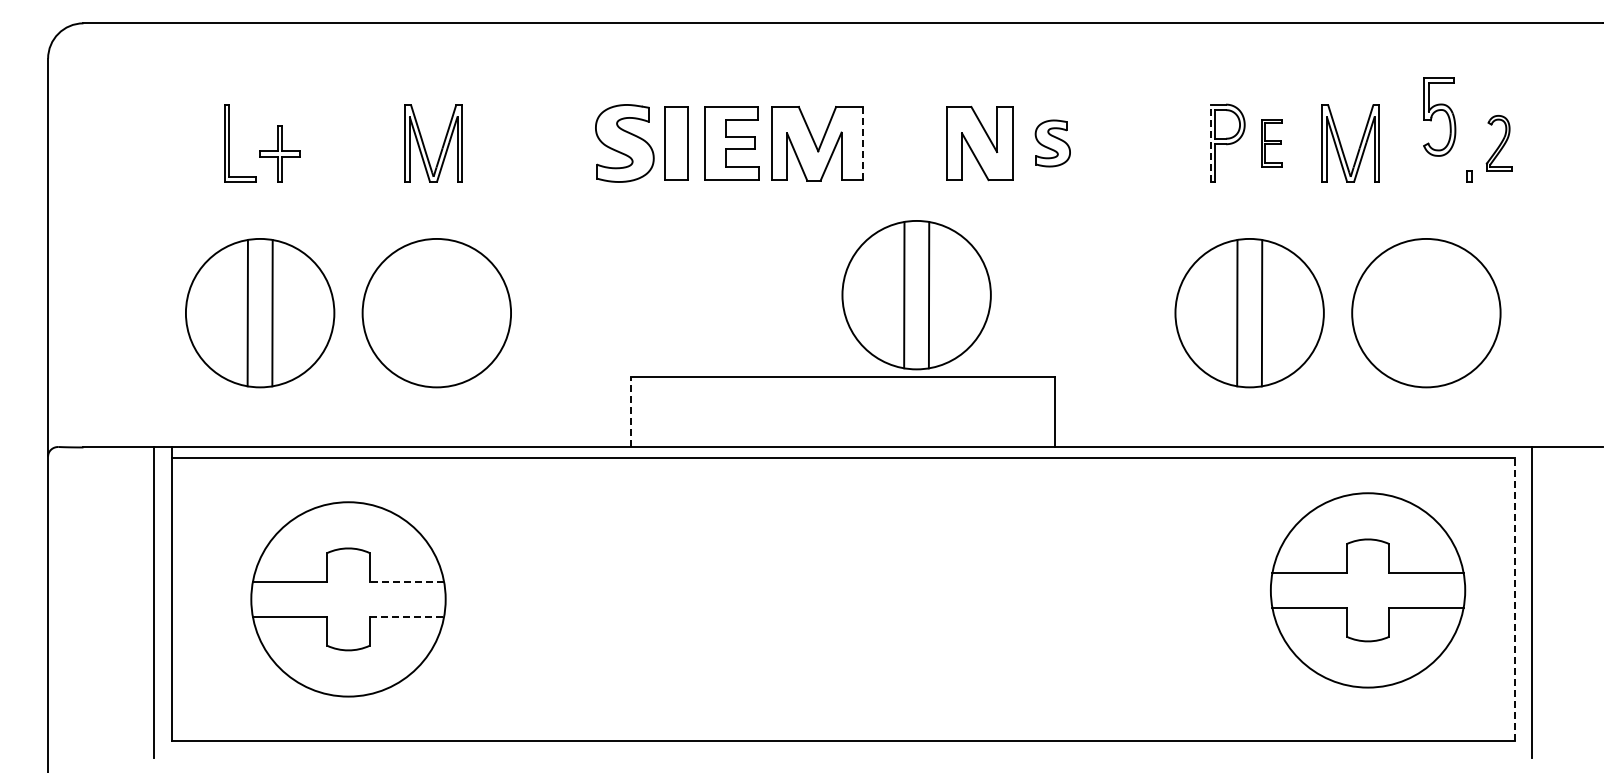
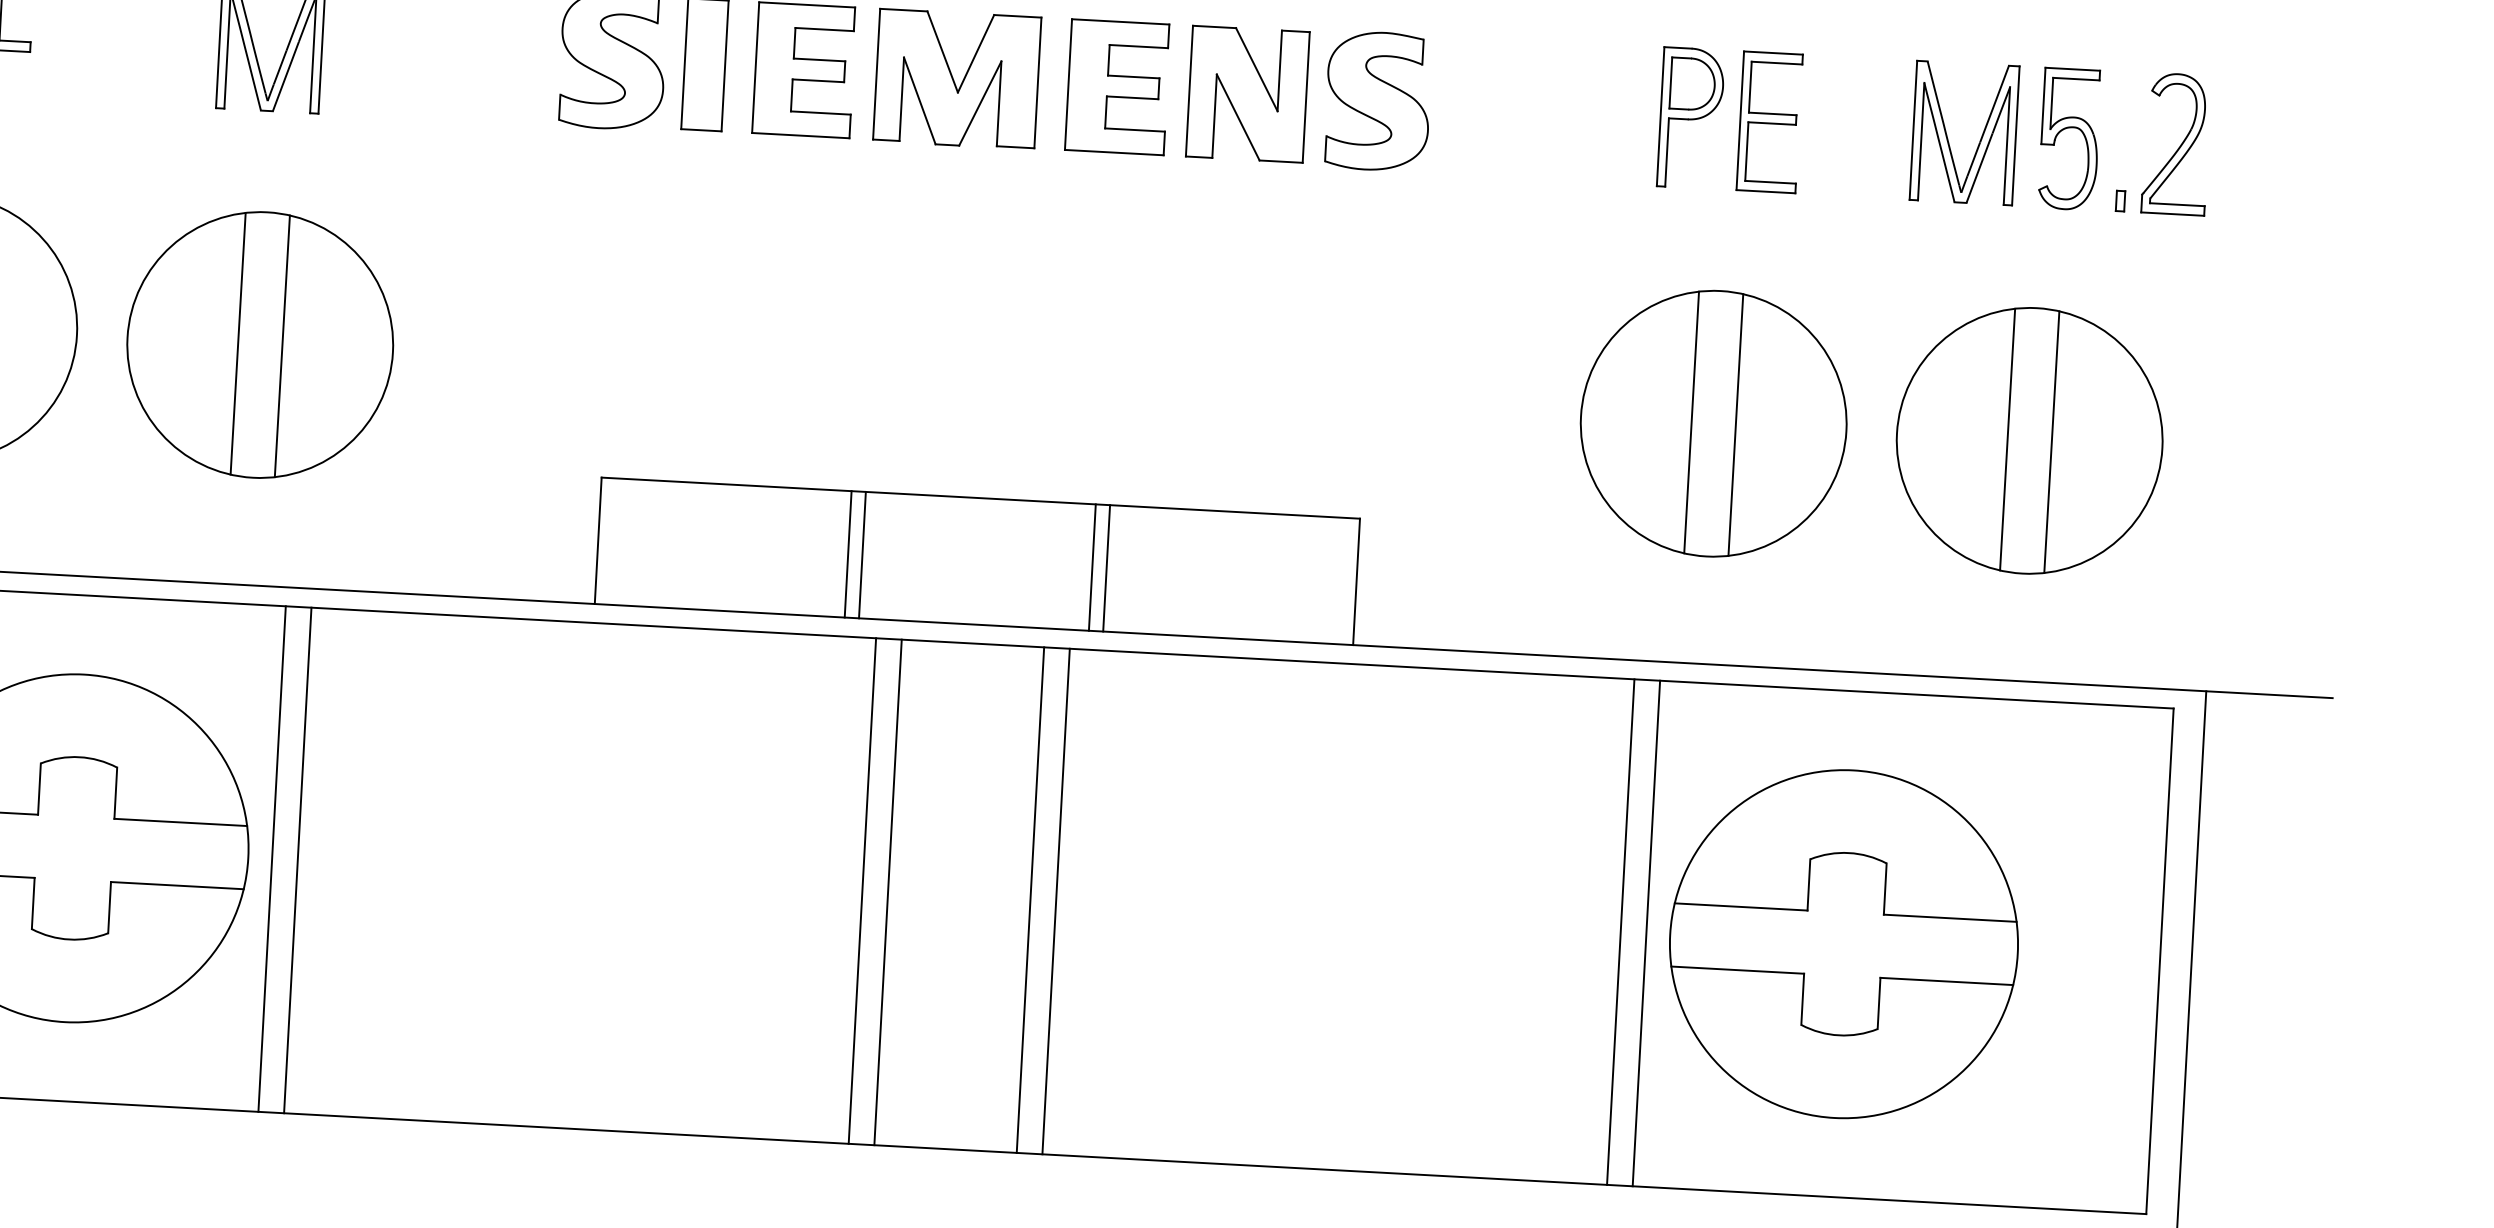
part: (1439, 116) -> (2069, 138), moved
part: (1498, 142) -> (2175, 142), size x1.43
line: (862, 143) -> (1037, 82), dashed -> solid
part: (907, 143) -> (1118, 87), added
part: (1052, 143) -> (1377, 101), size x1.67
line: (1210, 143) -> (1660, 116), dashed -> solid
part: (1271, 143) -> (1769, 122), size x1.67
part: (1342, 147) -> (1949, 139), moved
part: (916, 295) -> (1119, 359), removed
line: (424, 312) -> (238, 342), added
line: (1413, 312) -> (2006, 438), added
line: (448, 313) -> (281, 346), added
line: (1438, 313) -> (2051, 442), added
line: (631, 411) -> (598, 539), dashed -> solid
line: (771, 411) -> (849, 553), added
line: (778, 411) -> (861, 553), added
line: (907, 411) -> (1092, 566), added
line: (915, 411) -> (1106, 567), added
line: (406, 581) -> (179, 821), dashed -> solid
part: (1368, 590) -> (1844, 944), moved
line: (1514, 598) -> (2159, 959), dashed -> solid
line: (459, 599) -> (272, 859), added
line: (473, 599) -> (298, 860), added
line: (789, 599) -> (863, 891), added
line: (803, 599) -> (888, 892), added
line: (883, 599) -> (1031, 900), added
line: (897, 599) -> (1056, 901), added
line: (1213, 599) -> (1621, 932), added
line: (1227, 599) -> (1646, 933), added
line: (407, 617) -> (178, 886), dashed -> solid

